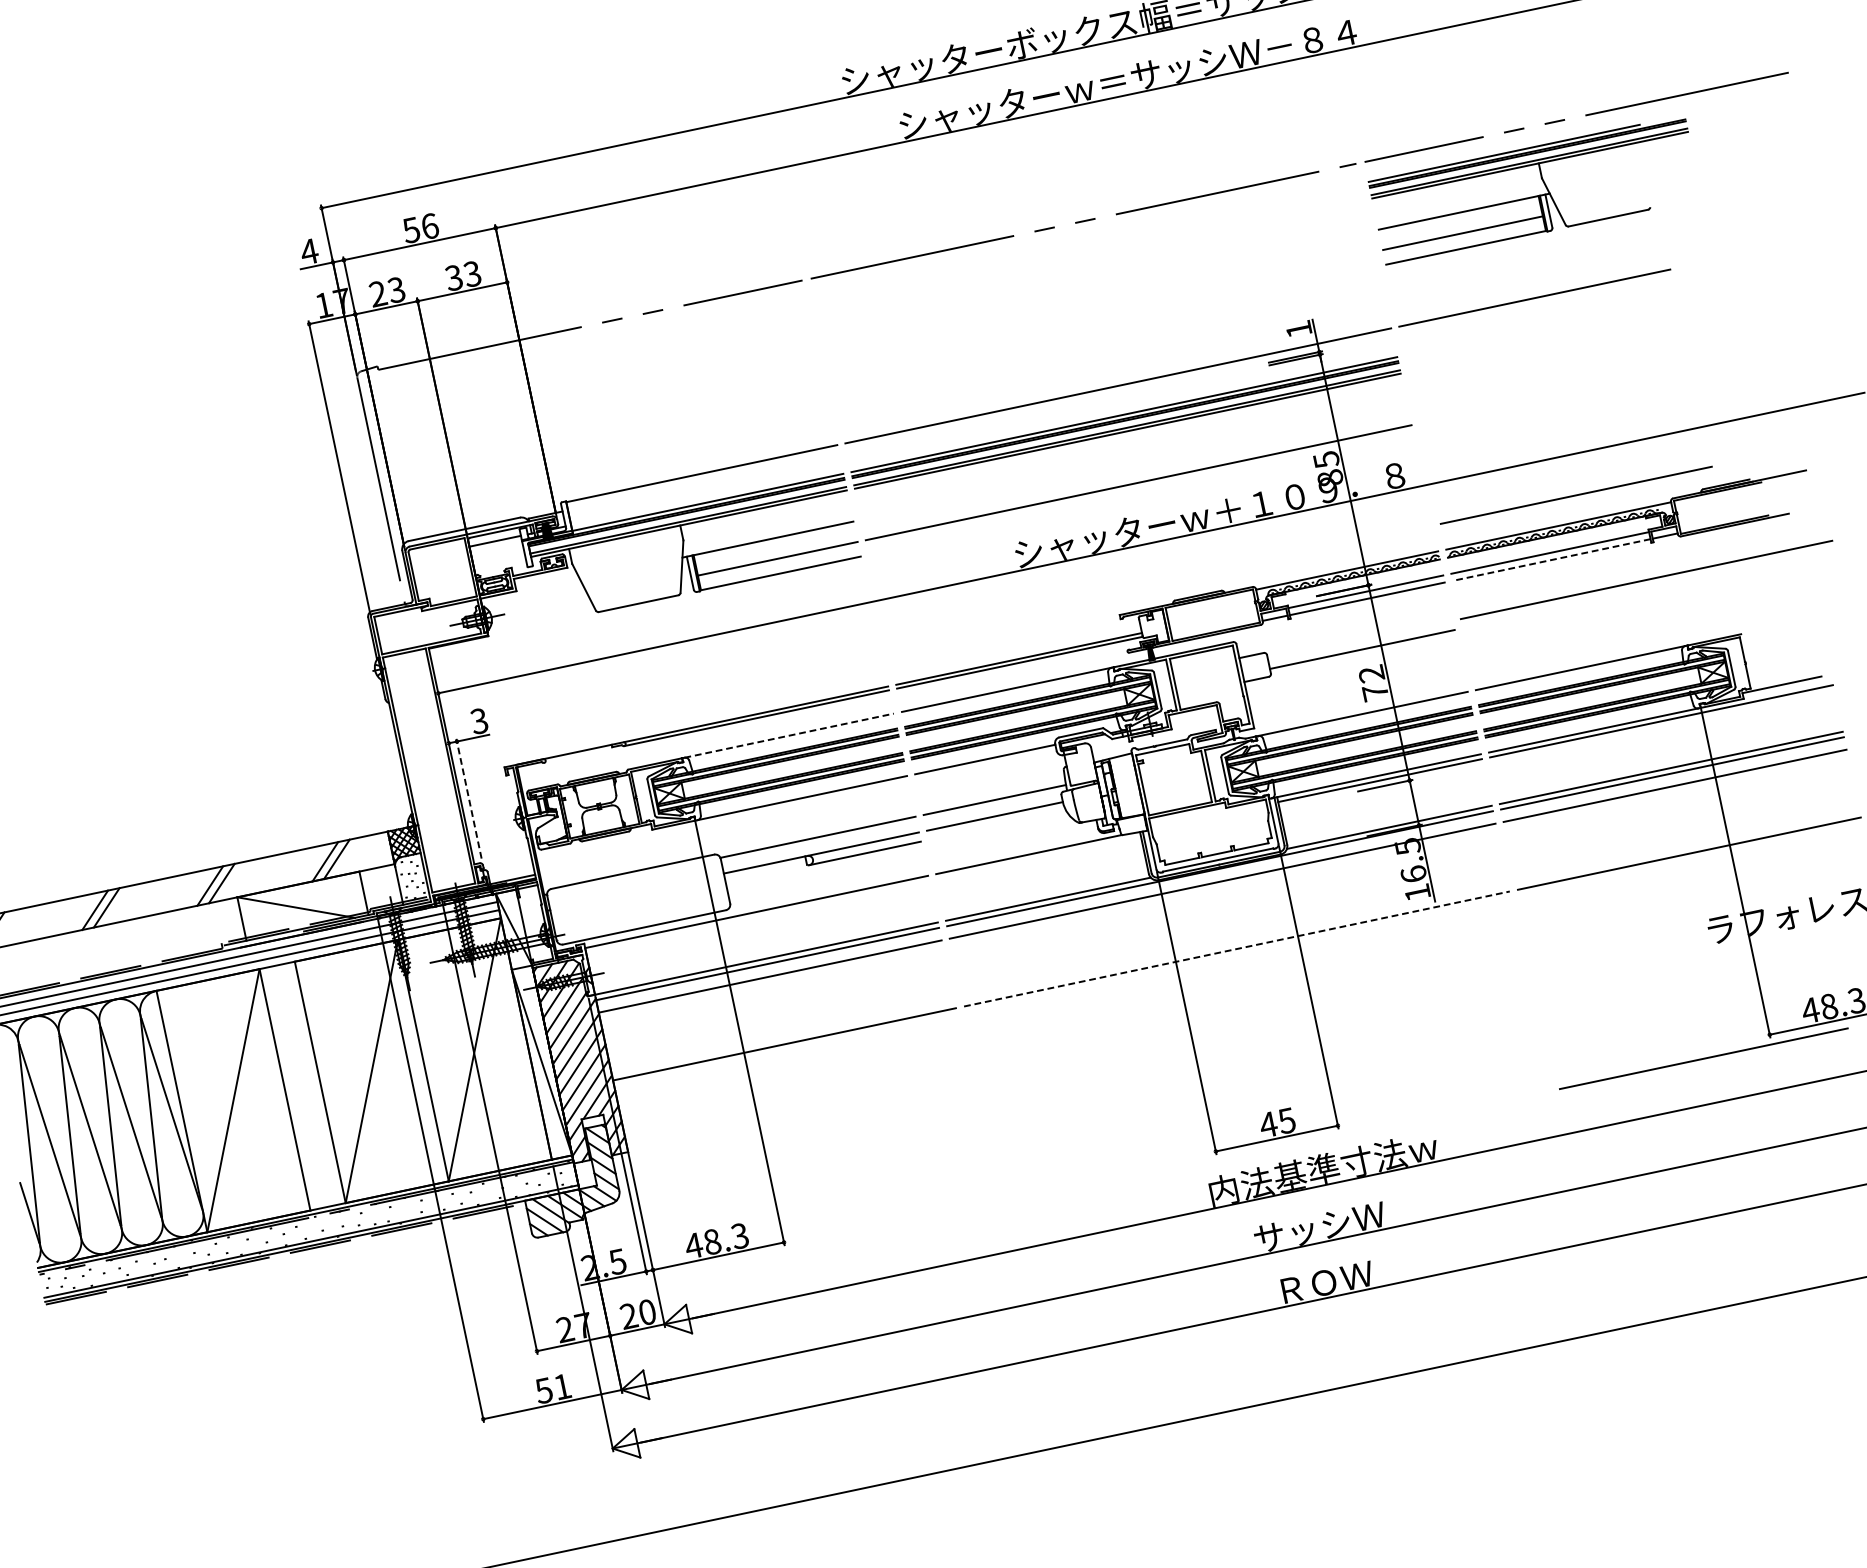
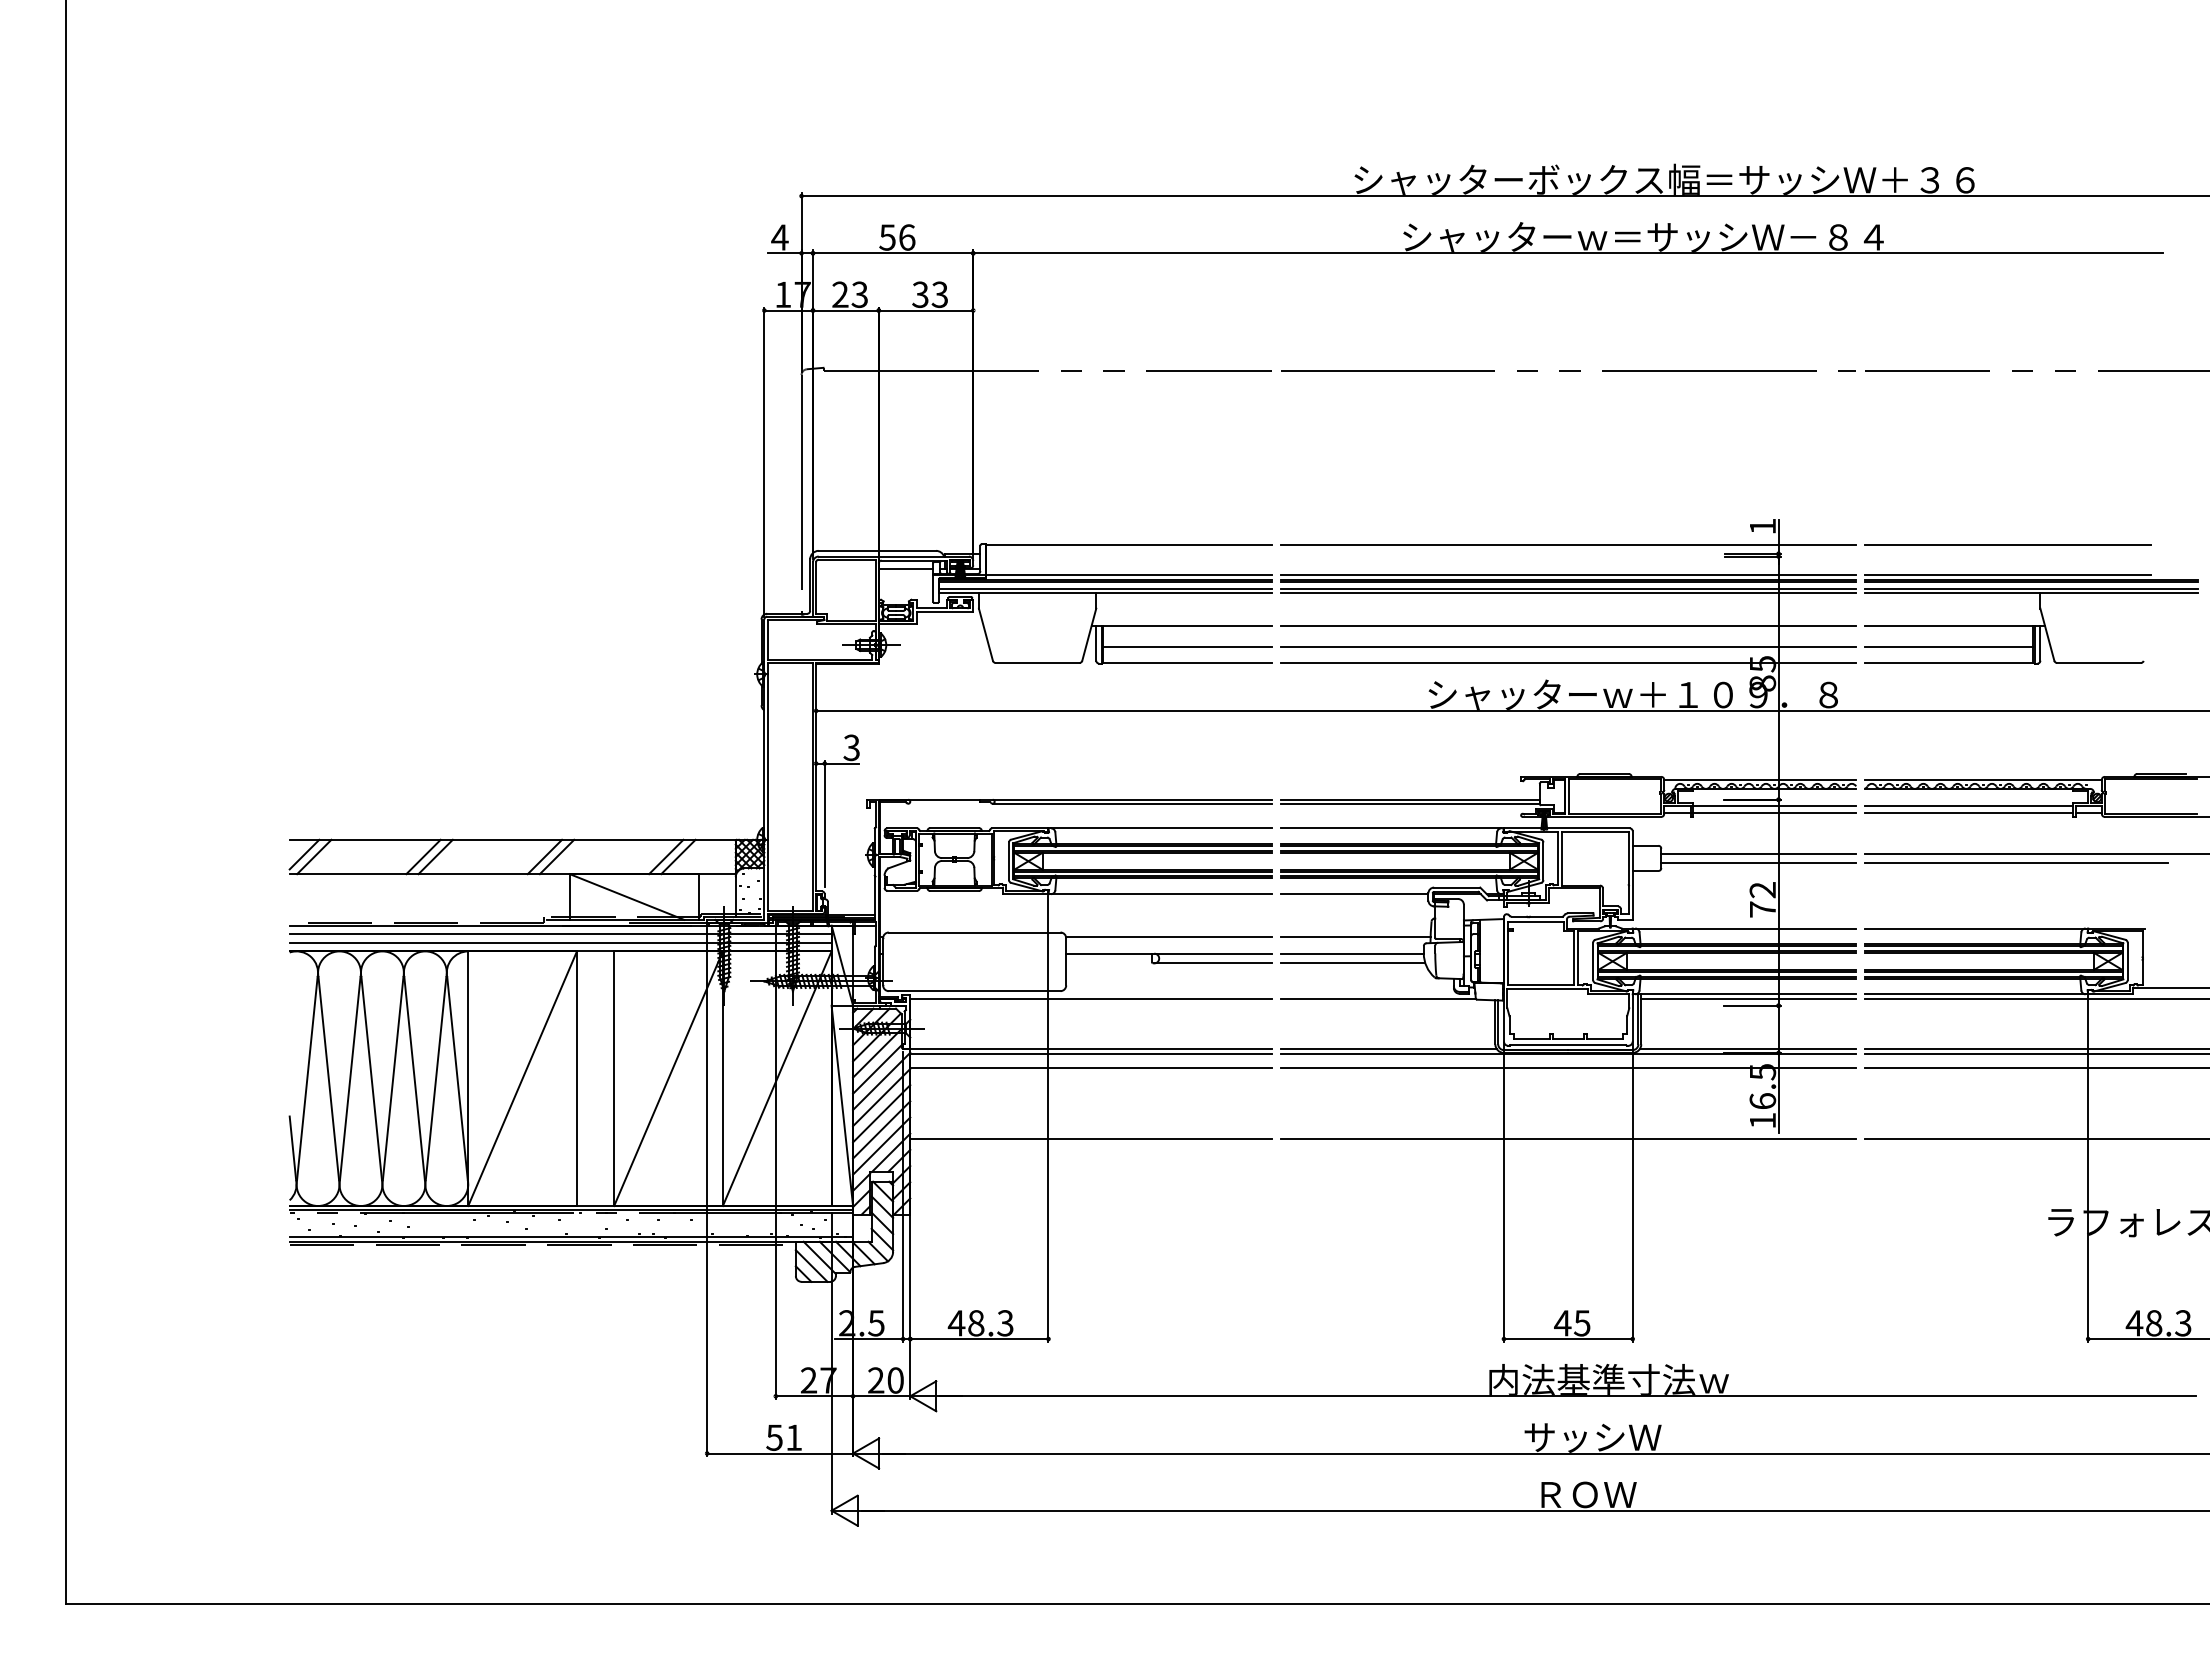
part: (1535, 190) -> (2031, 619), moved
line: (1134, 462) -> (1568, 625), added
line: (1576, 494) -> (2007, 752), removed
line: (1141, 497) -> (1568, 662), added
line: (1551, 560) -> (1968, 813), dashed -> solid
line: (1360, 640) -> (1758, 853), added
line: (789, 735) -> (1161, 828), dashed -> solid
line: (468, 798) -> (824, 823), dashed -> solid
line: (997, 825) -> (1352, 963), added
line: (1237, 949) -> (1568, 1139), dashed -> solid
line: (1703, 1058) -> (2016, 862), moved

